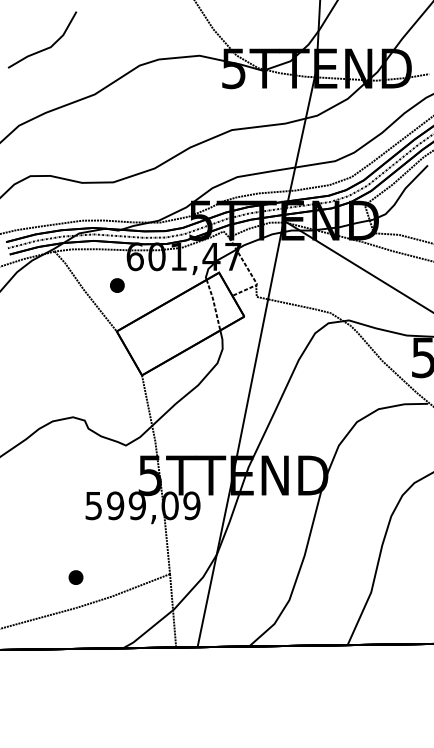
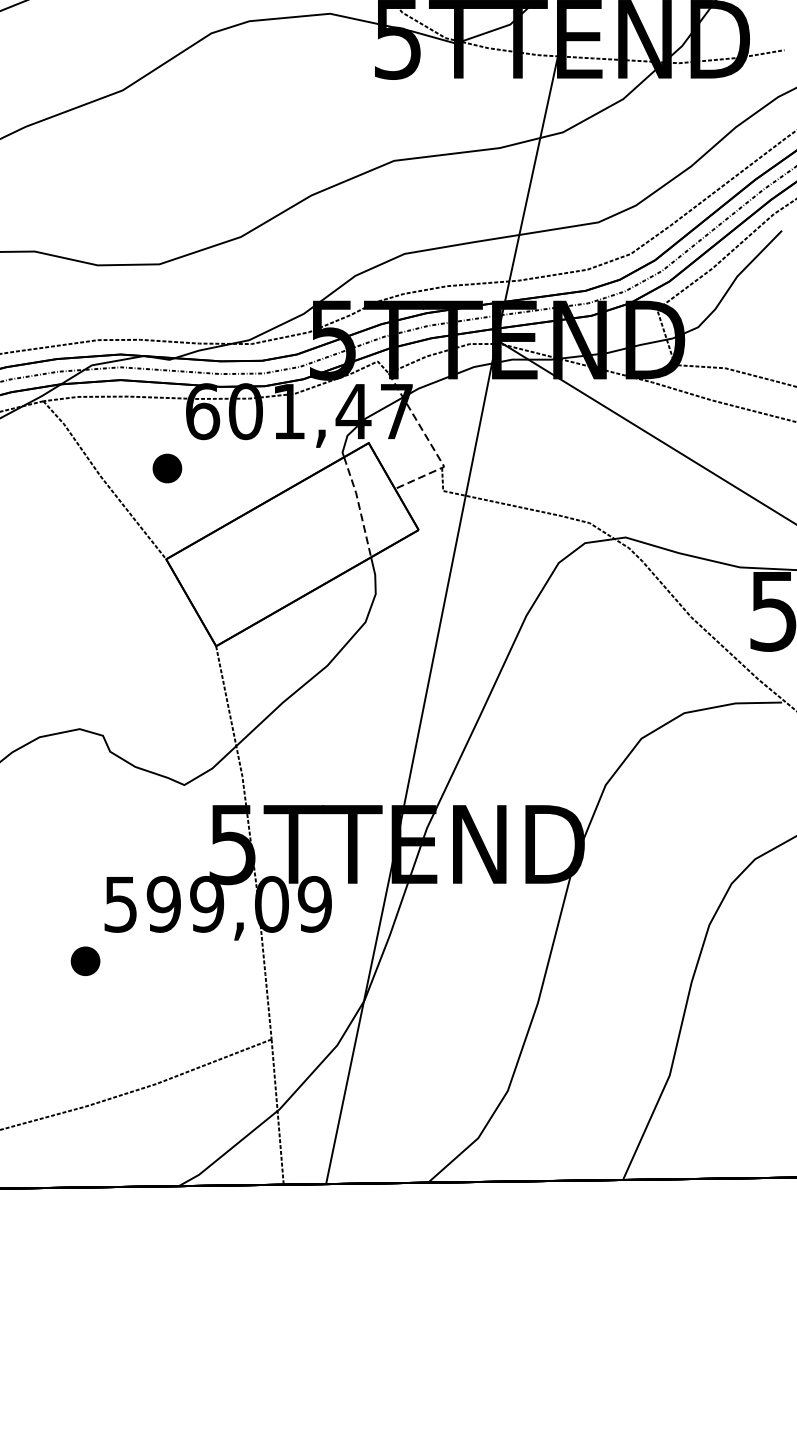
part: (75, 577) -> (84, 961), moved

